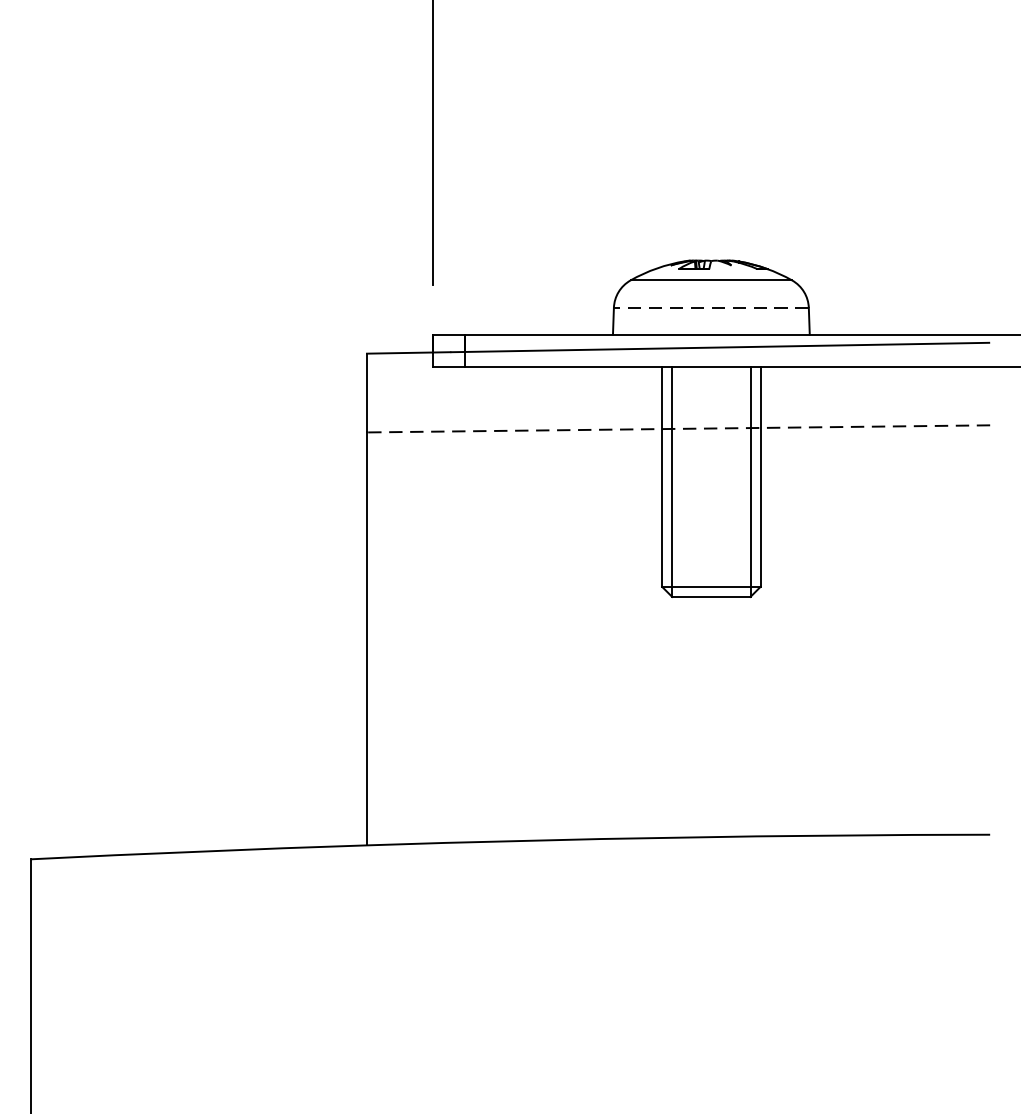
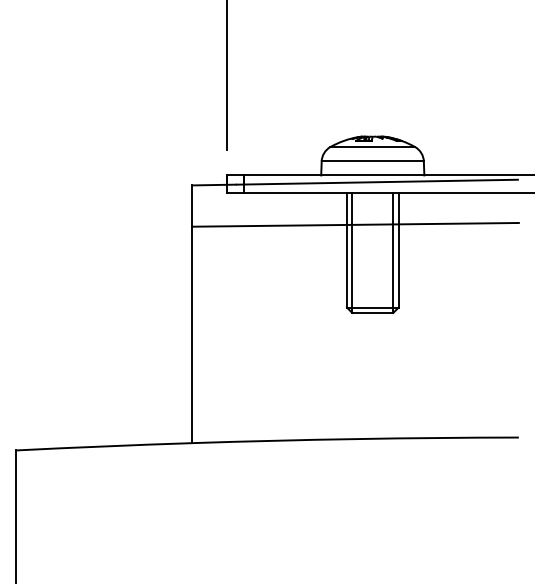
line: (710, 308) -> (372, 161), dashed -> solid
line: (678, 428) -> (355, 224), dashed -> solid

